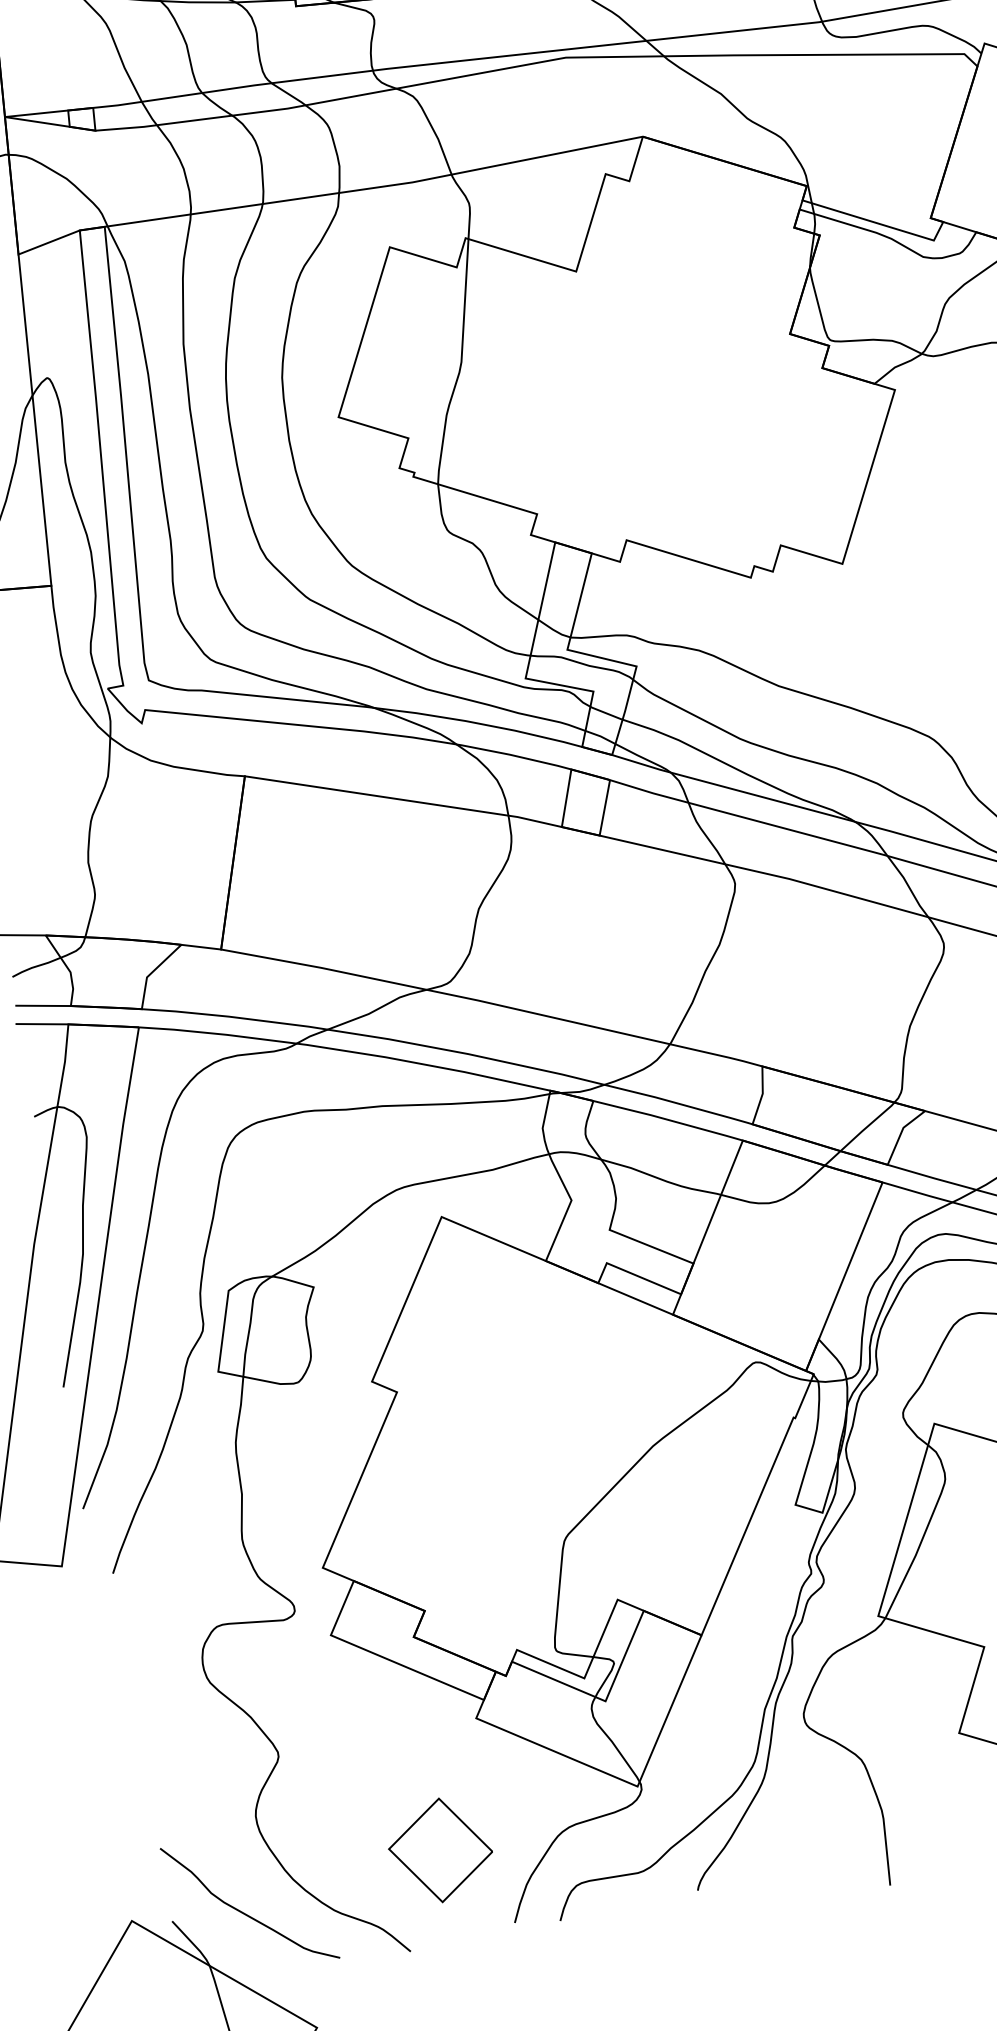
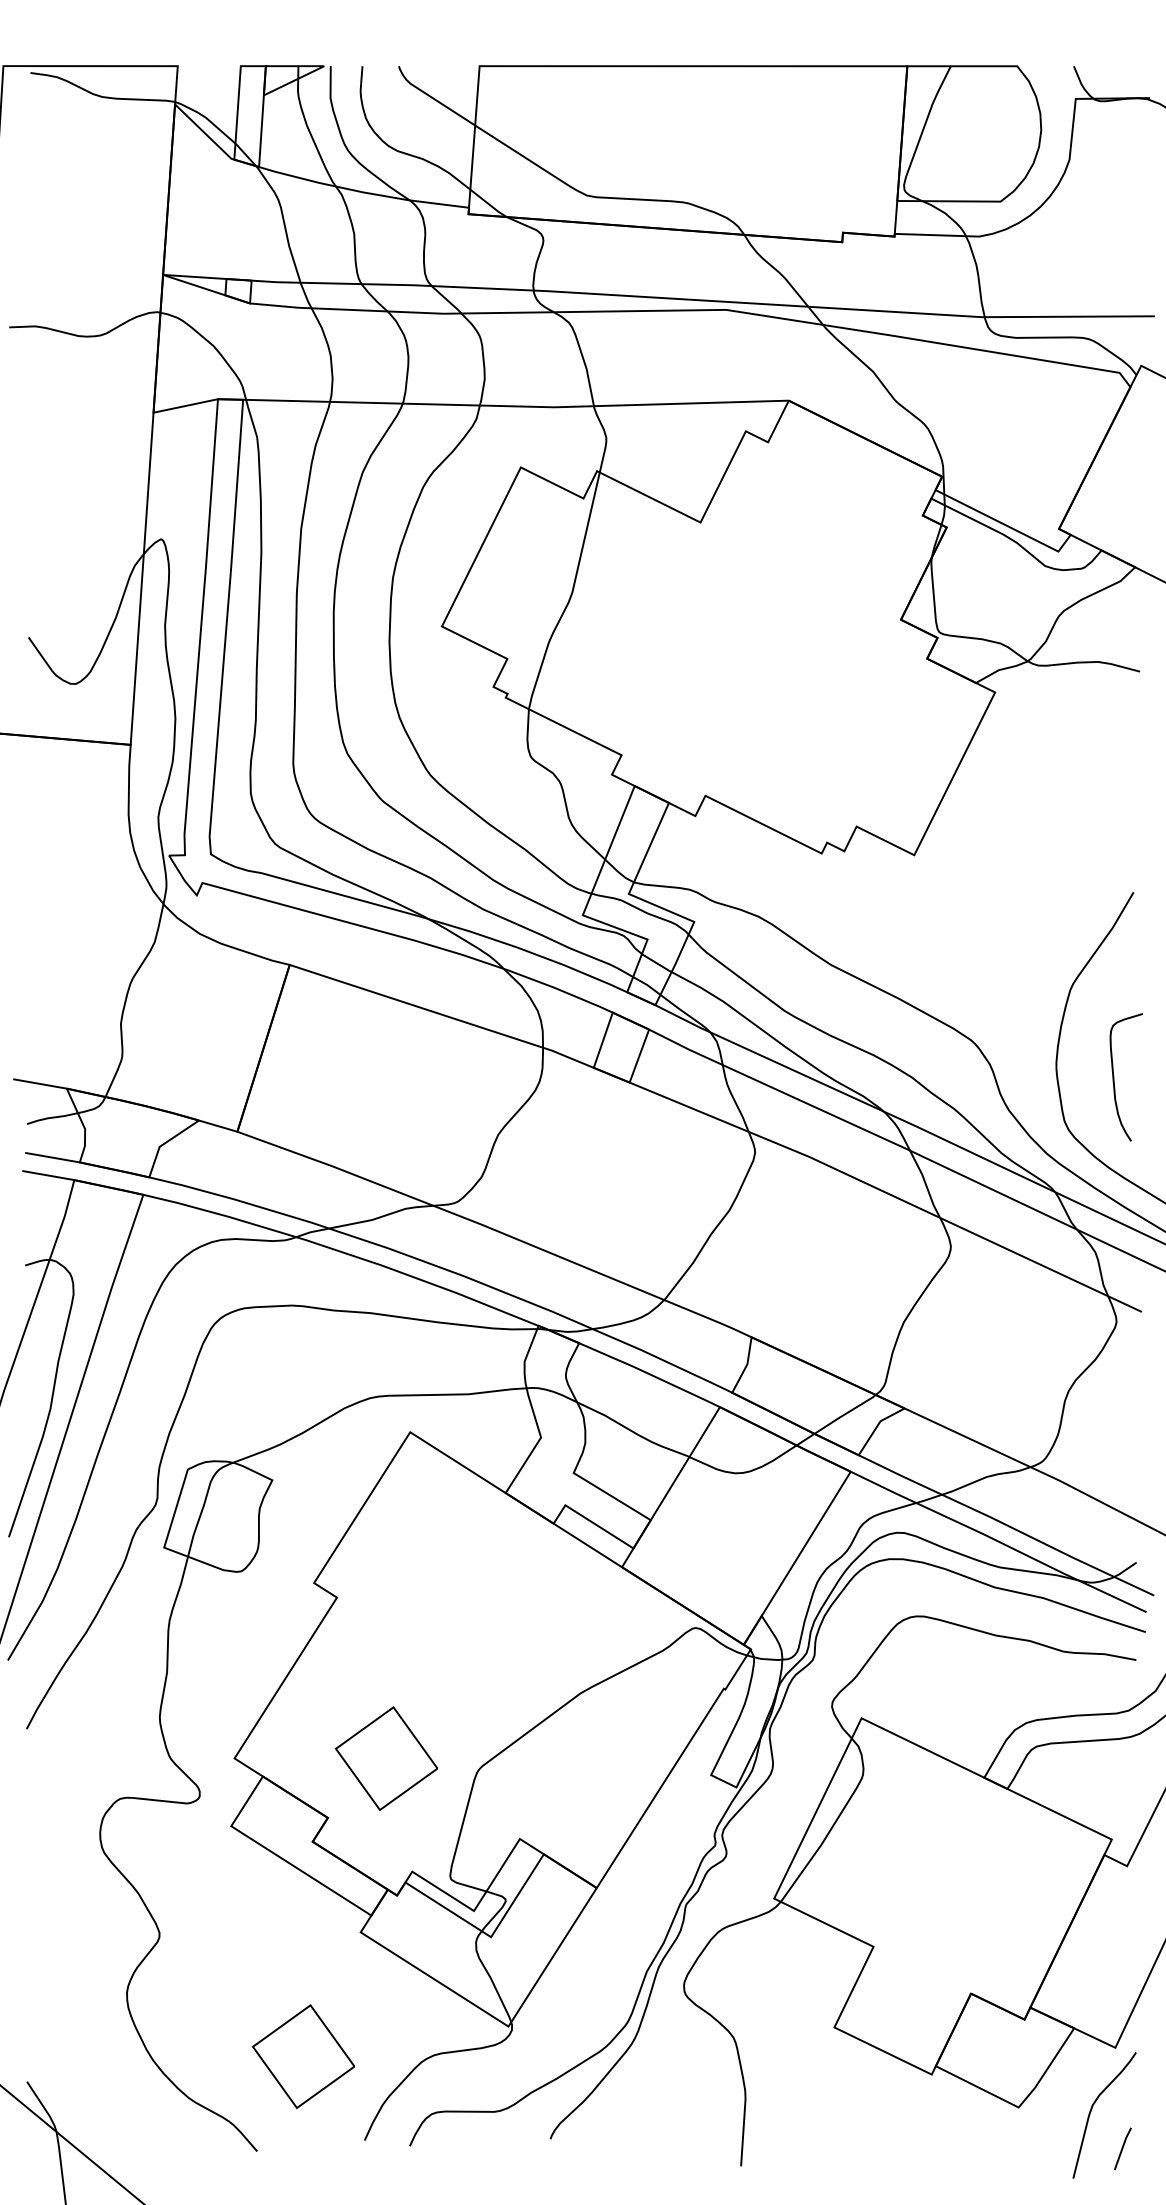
part: (471, 1542) -> (385, 1758), added
curve: (246, 1913) -> (101, 2086), removed

